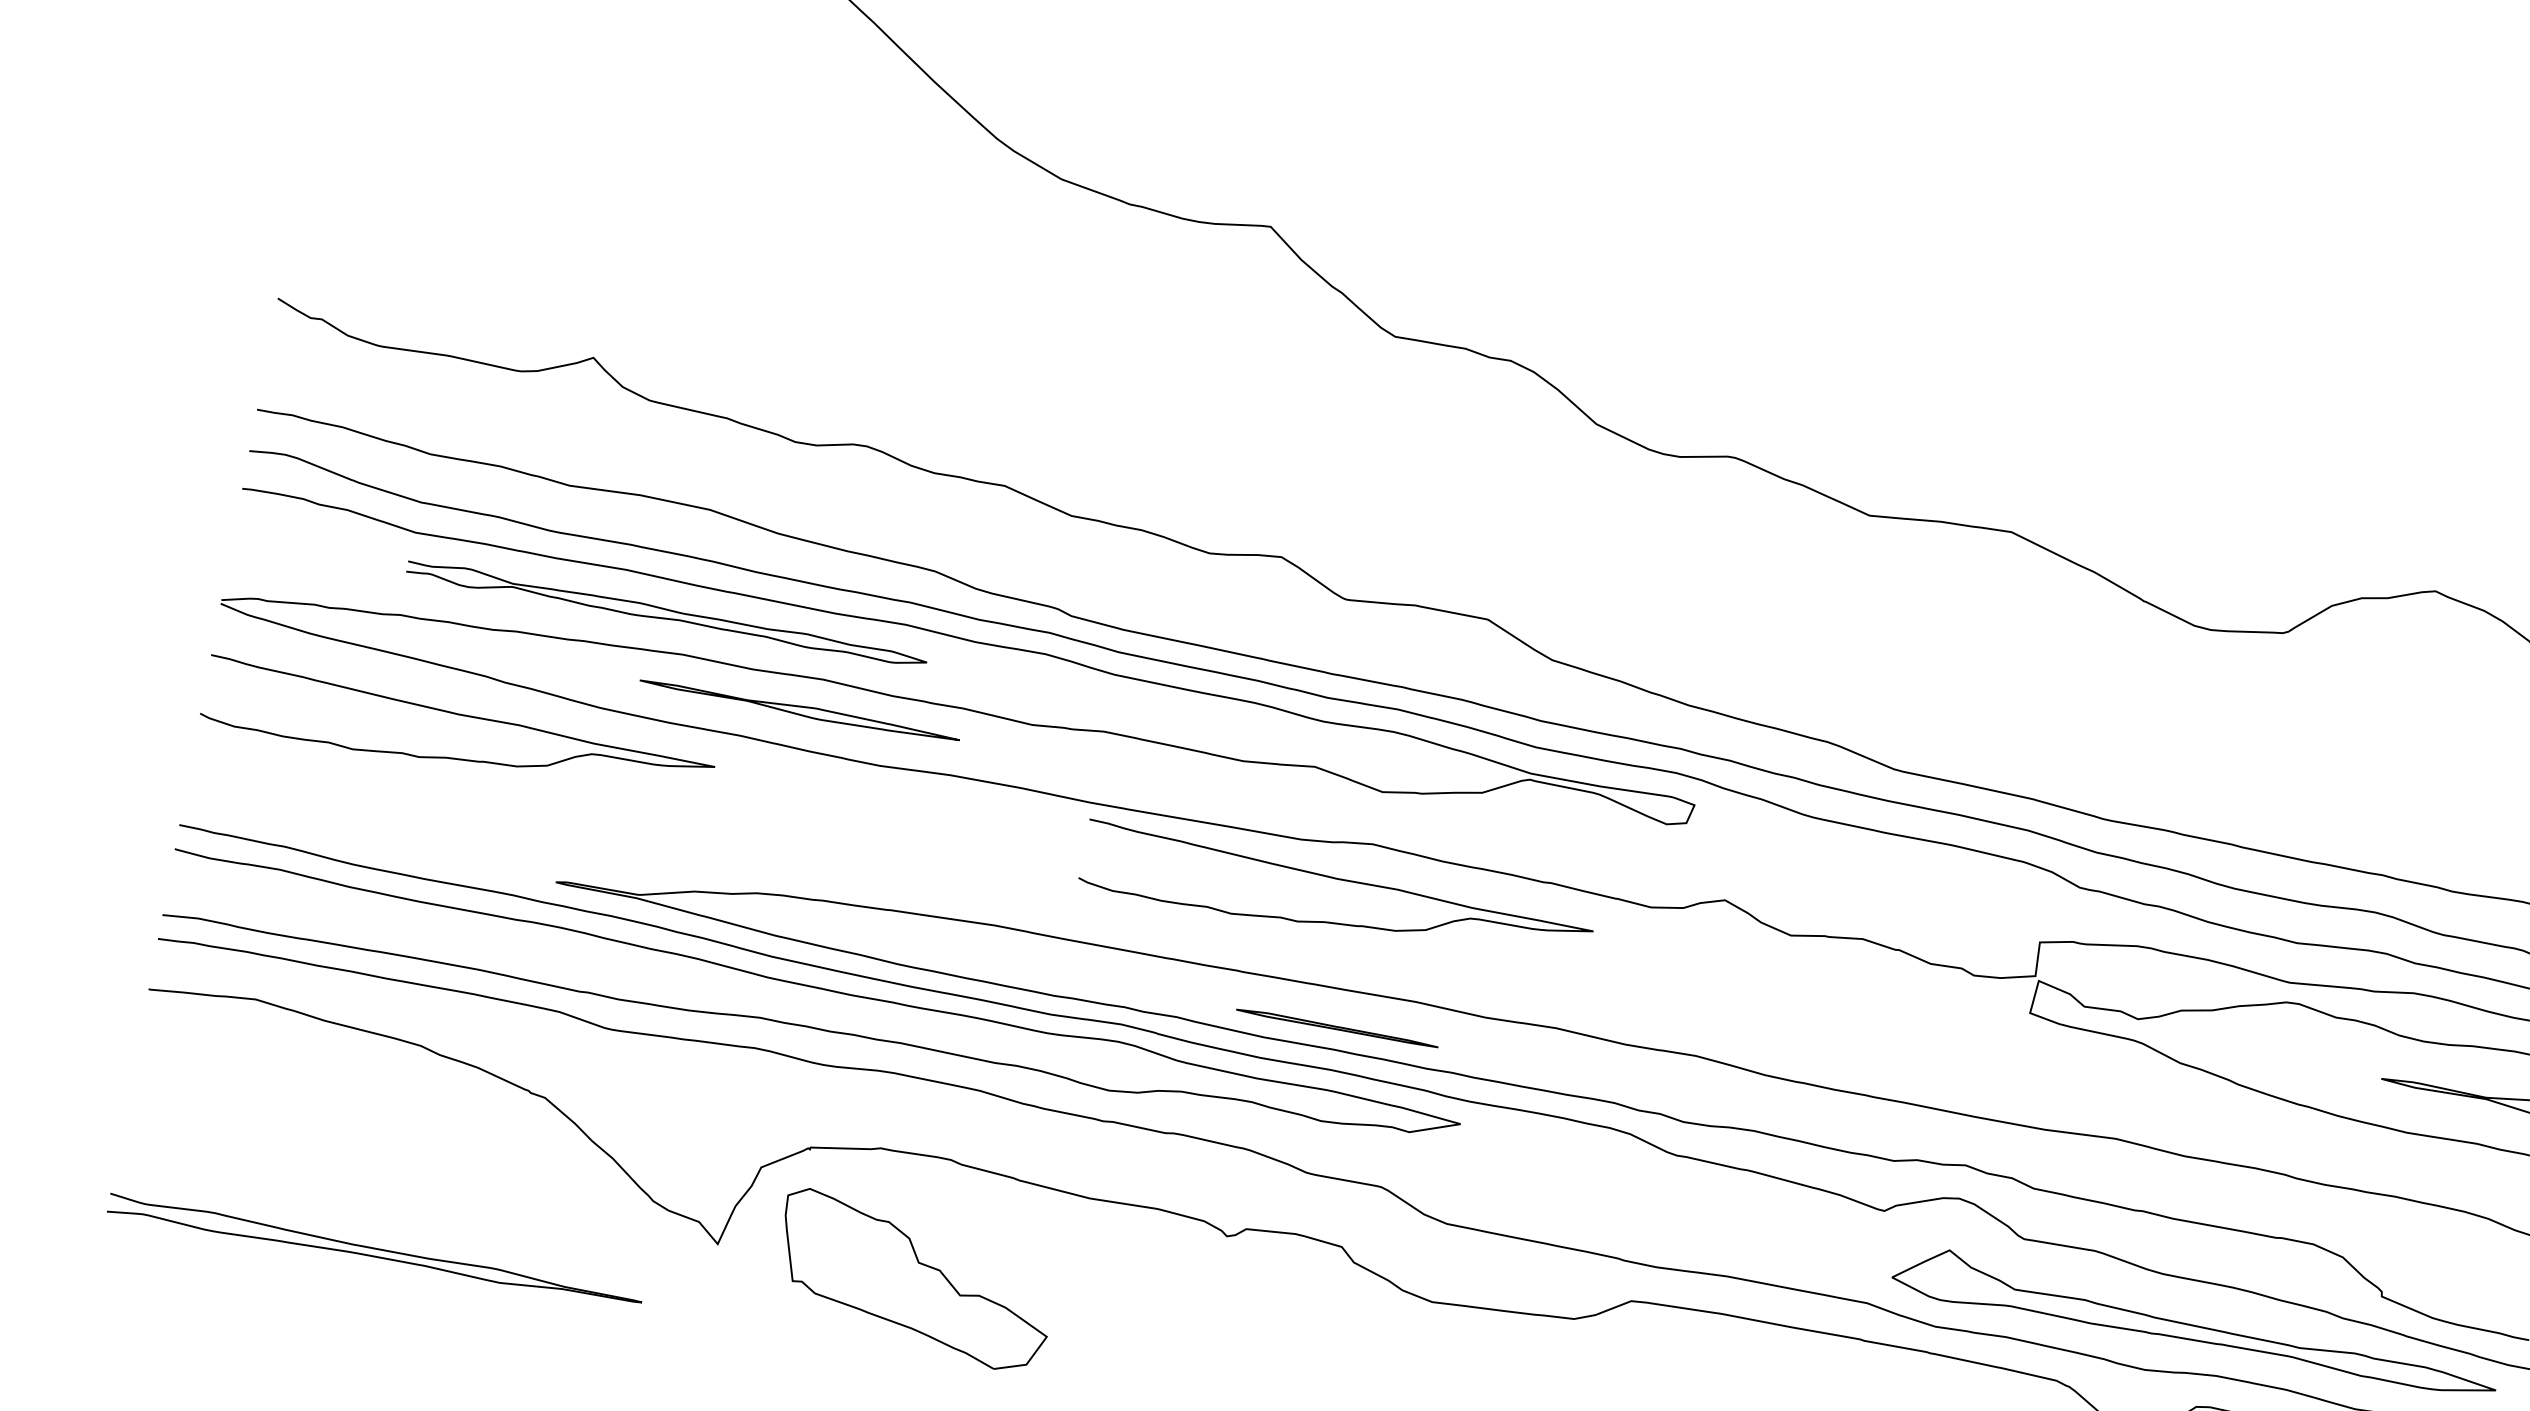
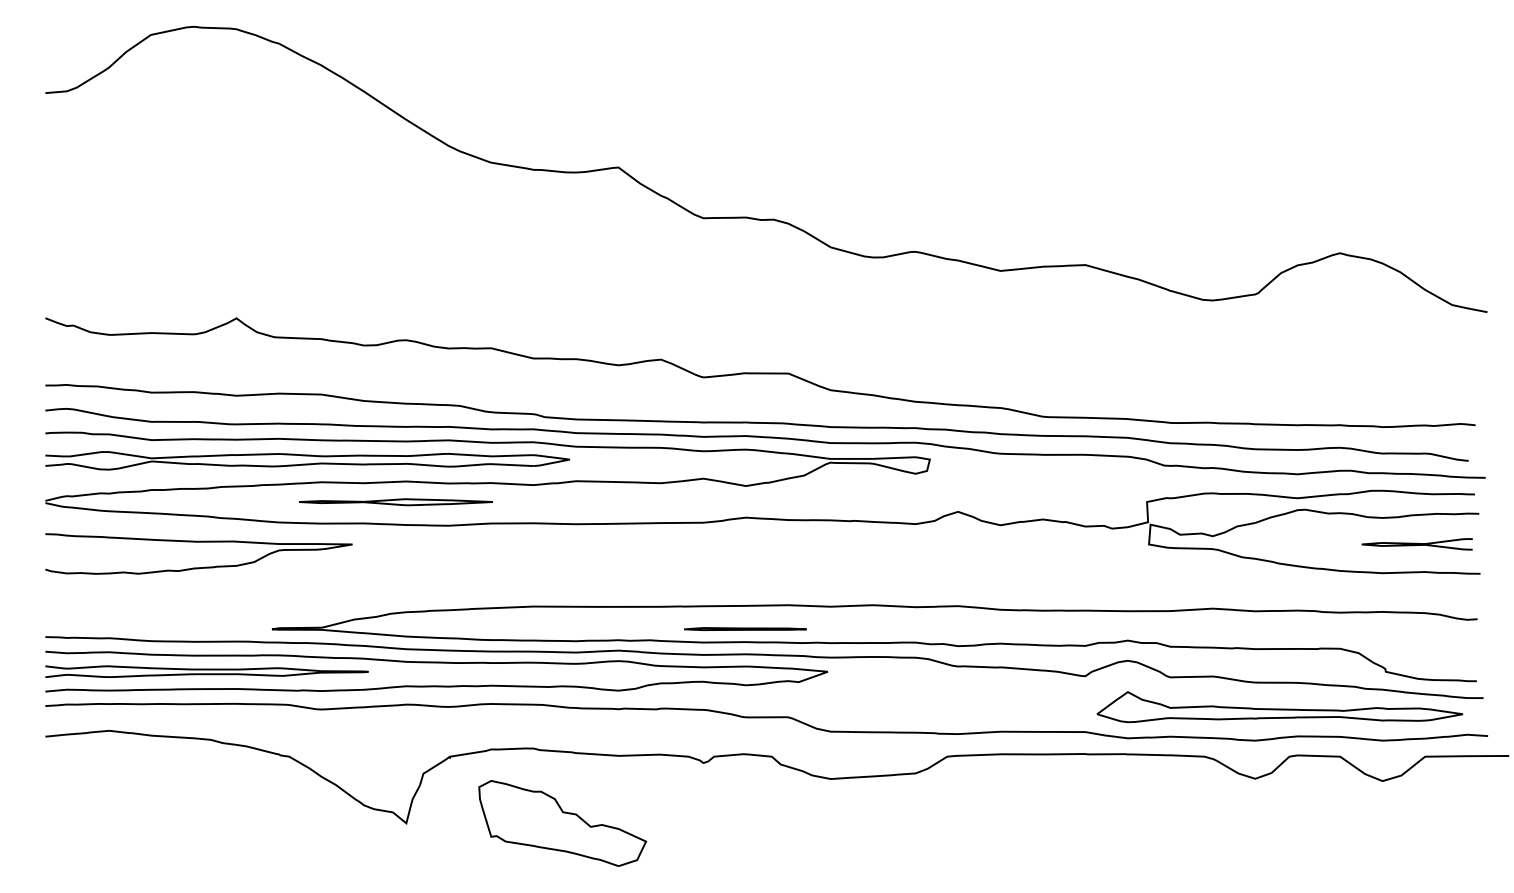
part: (666, 614) -> (307, 460), size x1.67
curve: (1339, 880) -> (730, 542), removed
part: (374, 1251) -> (206, 671), moved
part: (914, 1281) -> (562, 823), moved

